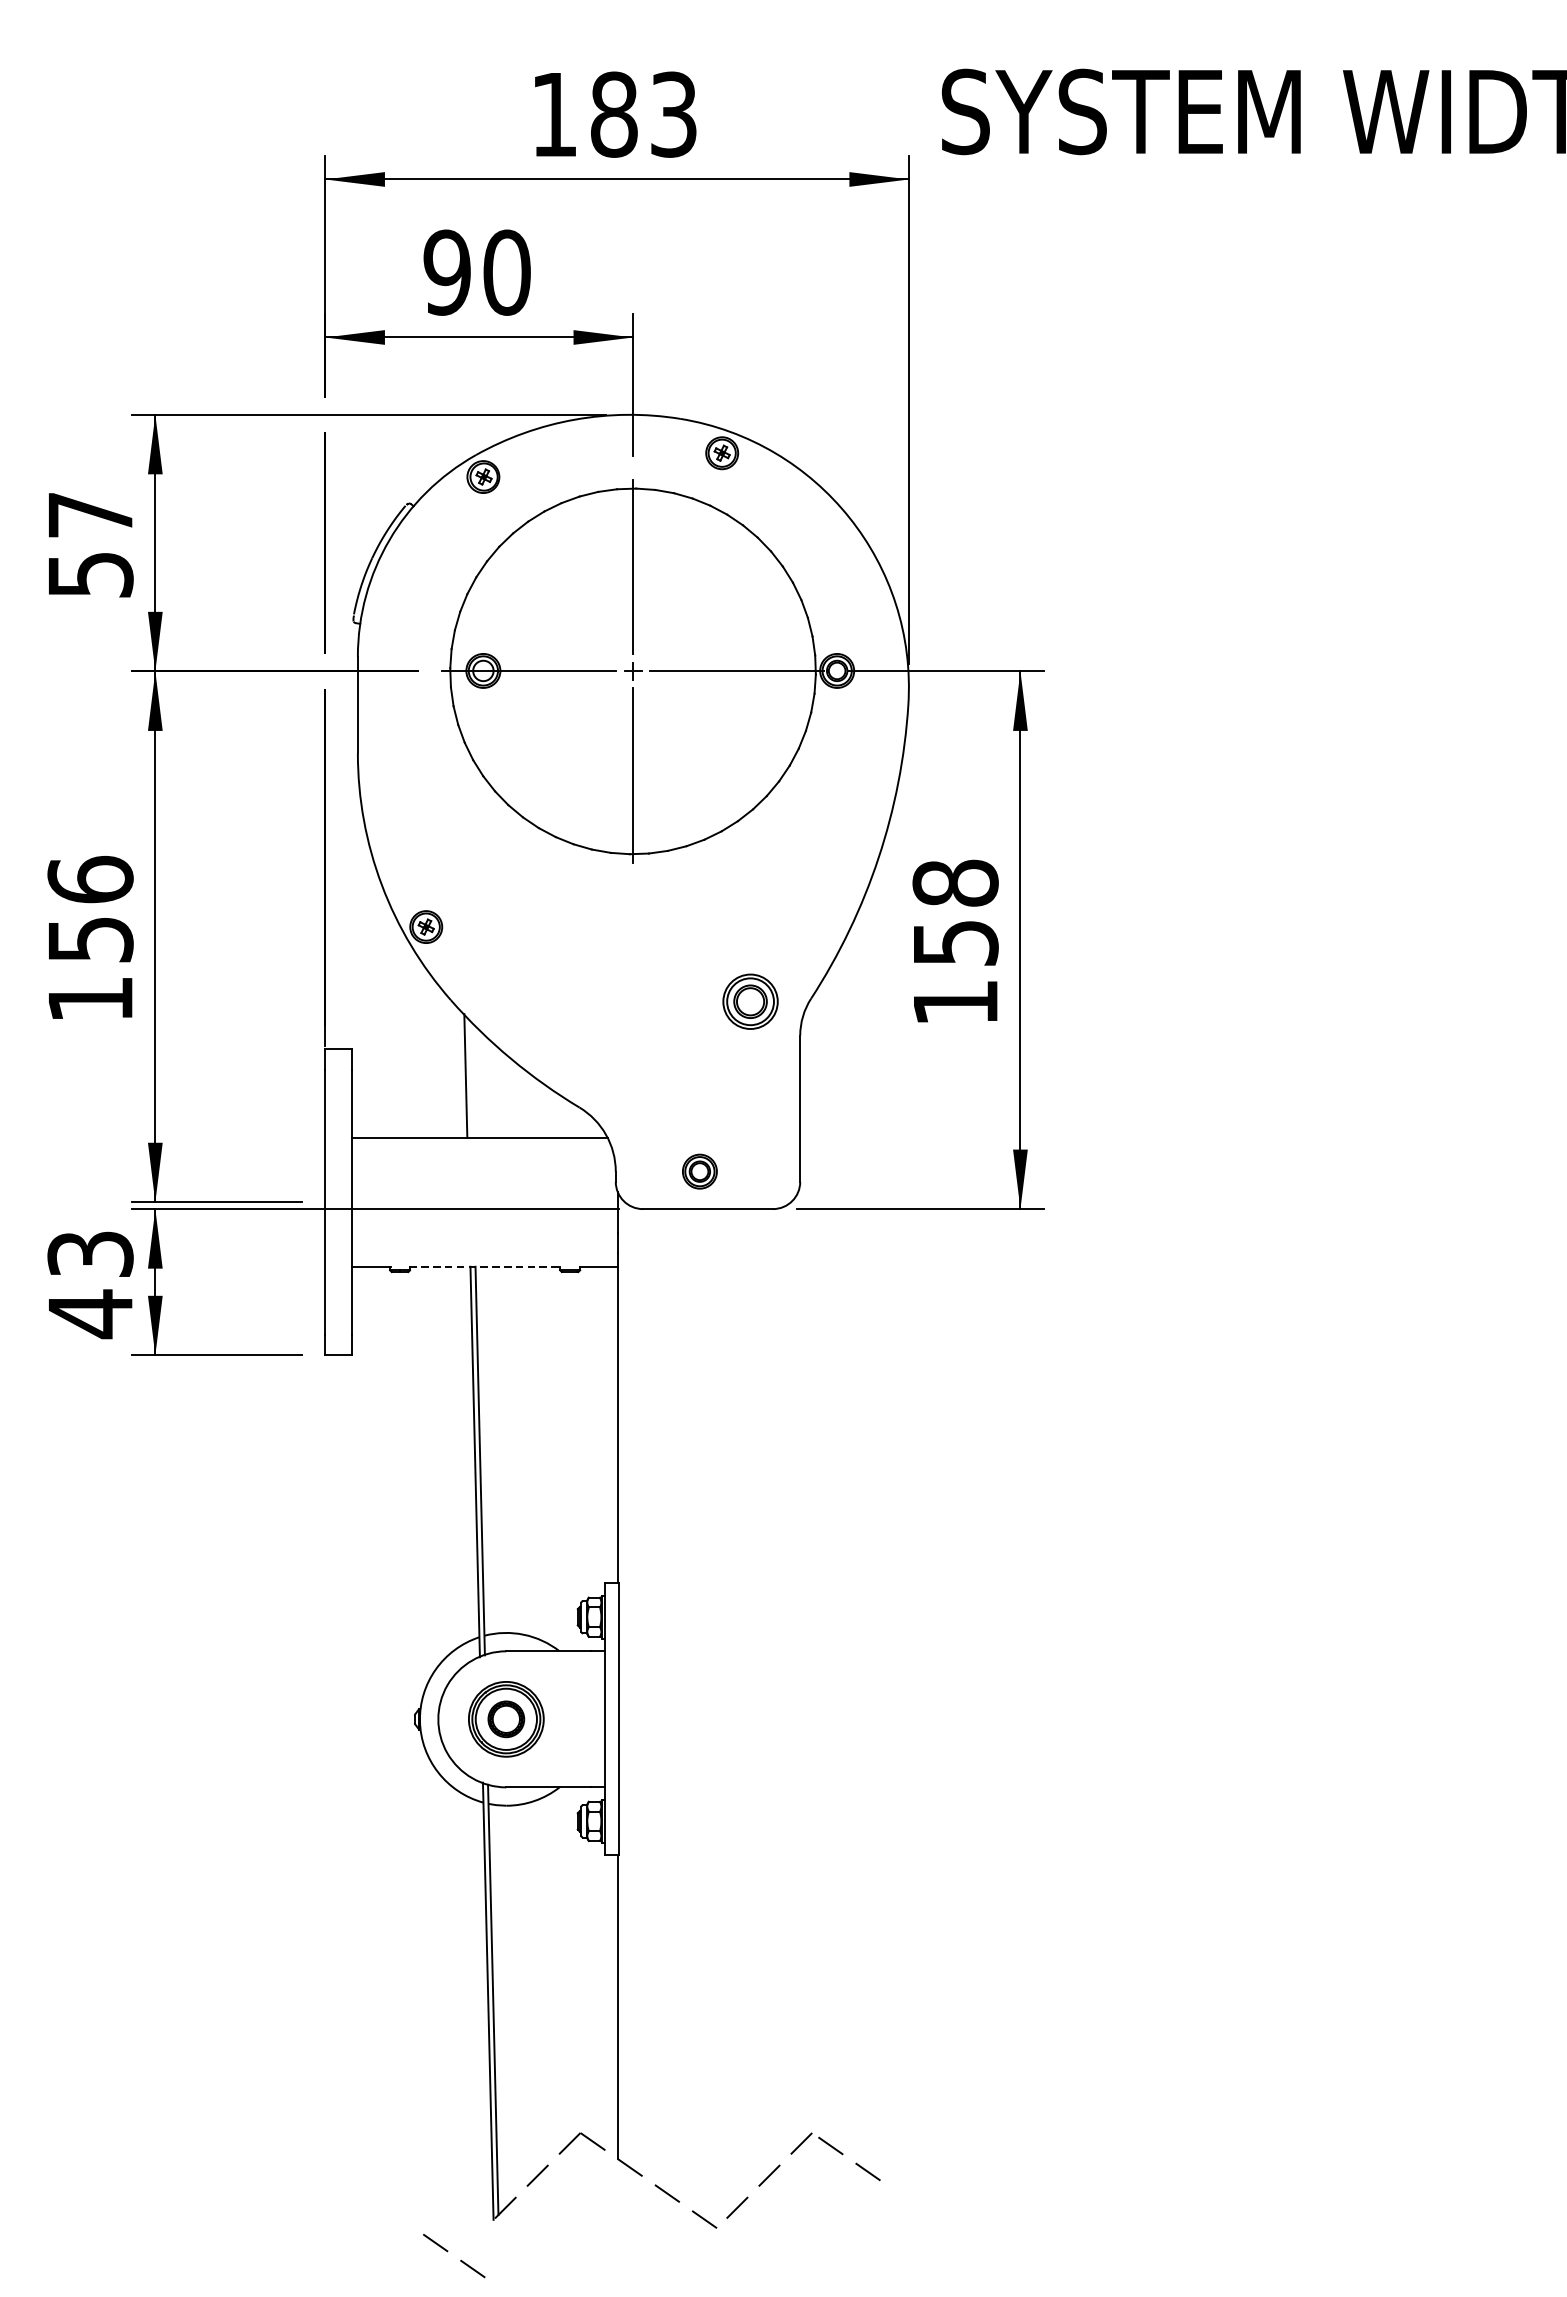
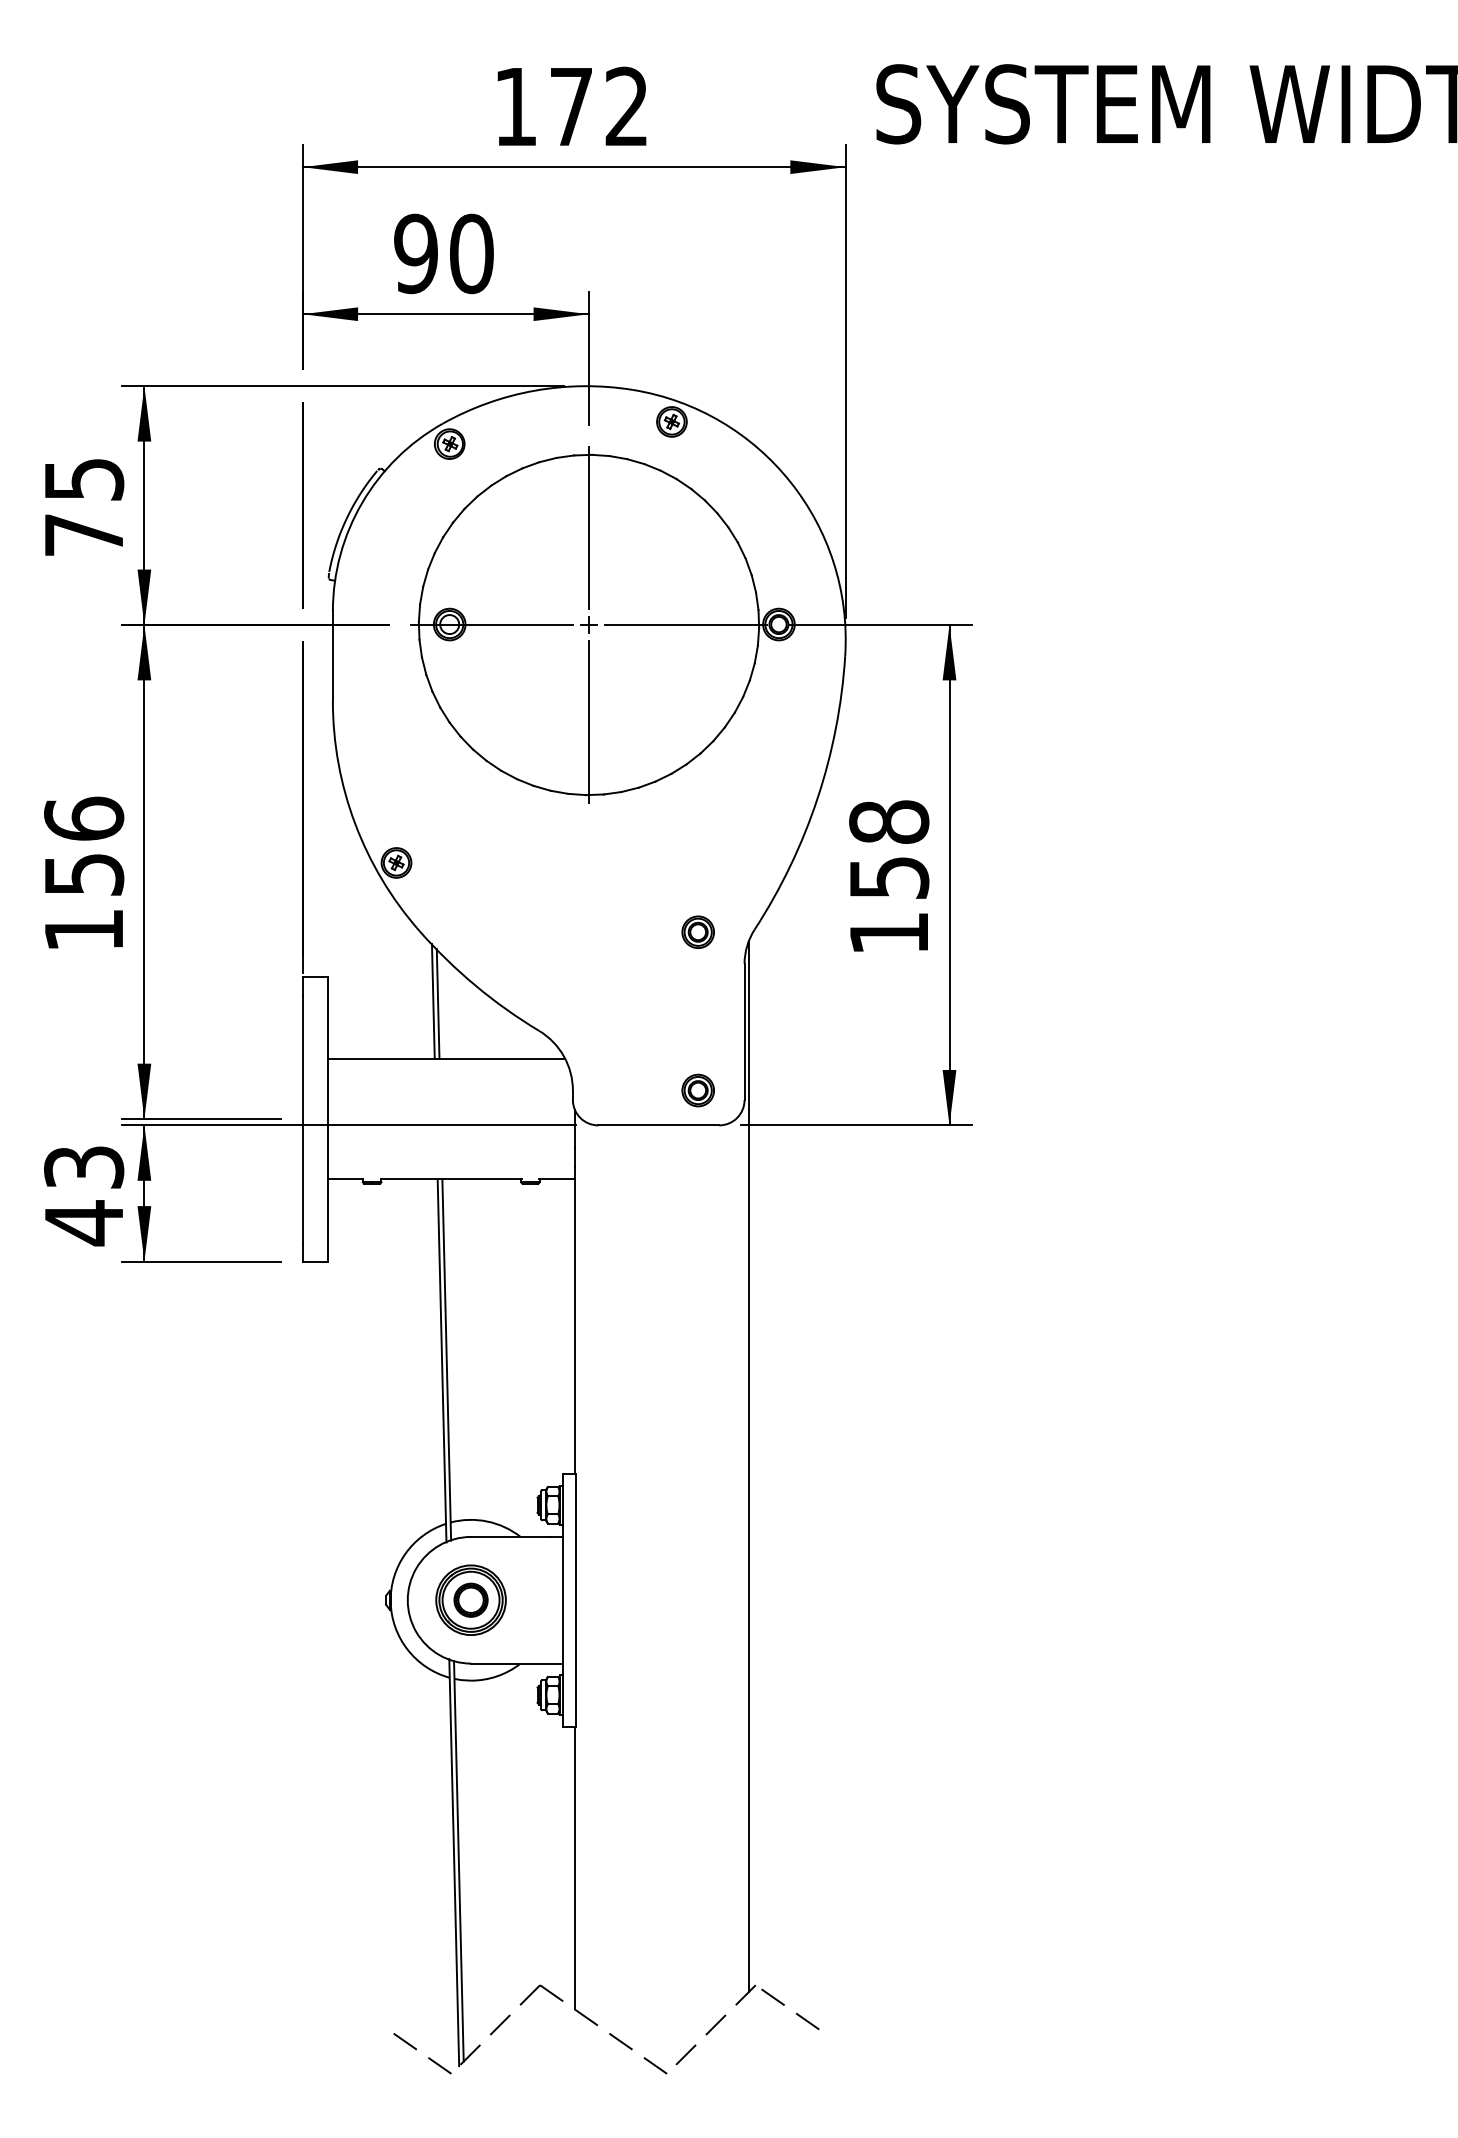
text: (643, 114) -> (598, 106), 183 -> 172
text: (90, 545) -> (84, 507), 57 -> 75
part: (749, 1000) -> (697, 931), size x0.62
line: (470, 1078) -> (437, 1003), added
part: (699, 1171) -> (697, 1090), moved
line: (485, 1267) -> (451, 1179), dashed -> solid
line: (804, 1575) -> (748, 1466), added
line: (447, 2252) -> (416, 2050), moved

